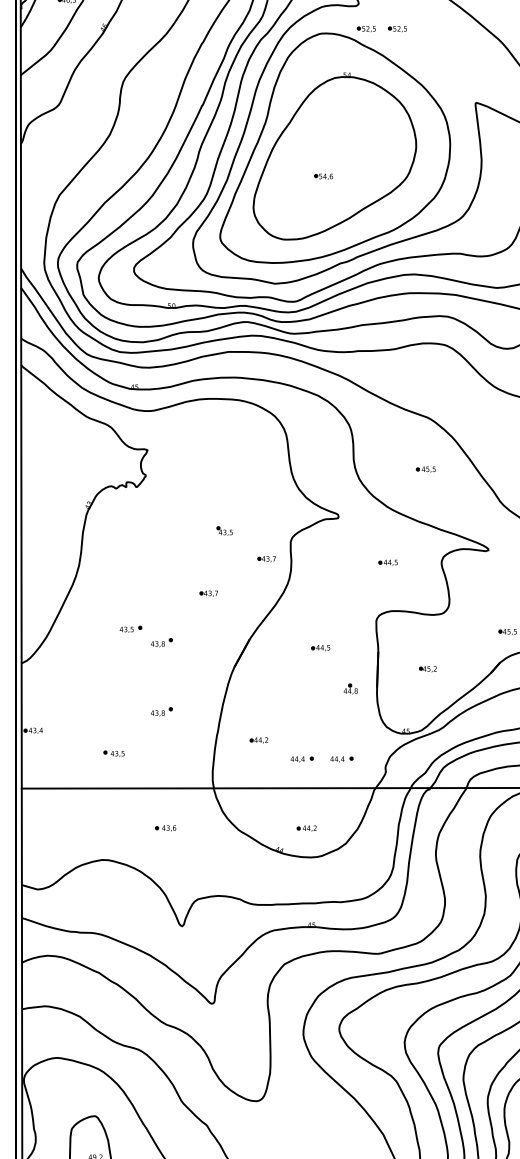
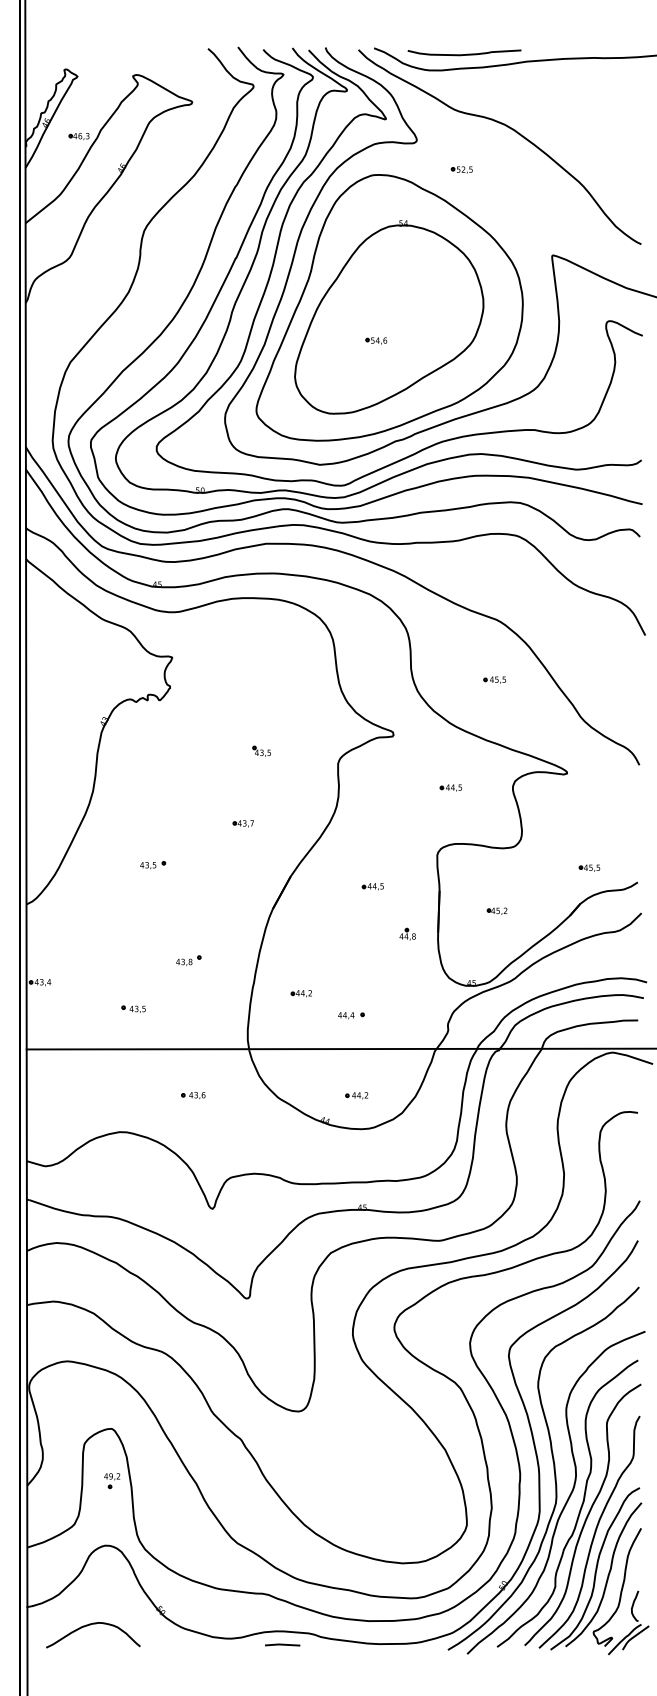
part: (366, 28) -> (425, 169), removed
part: (266, 558) -> (309, 783), removed
part: (161, 642) -> (188, 880), removed
part: (341, 759) -> (397, 1015), removed

